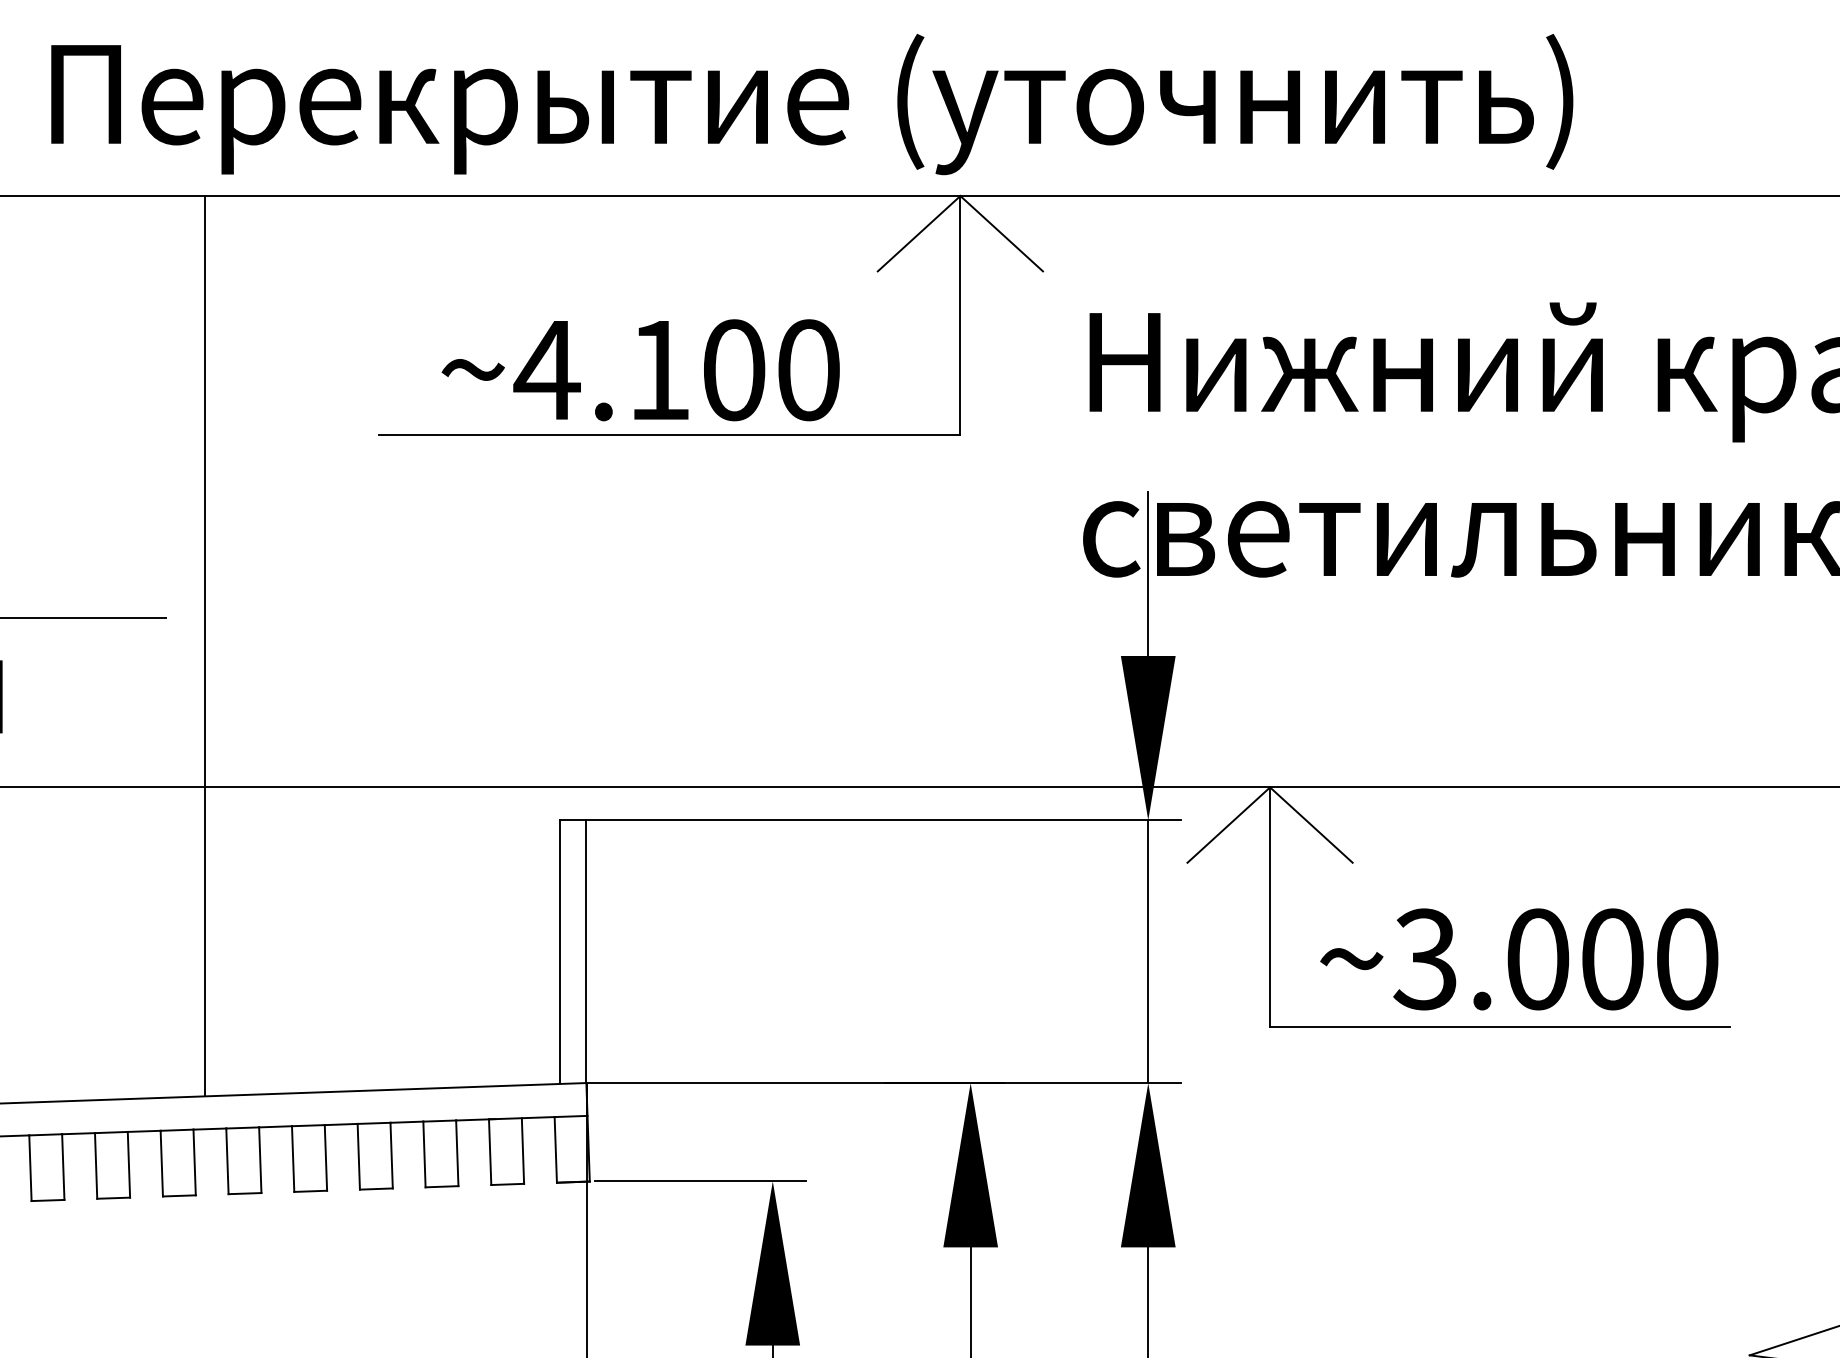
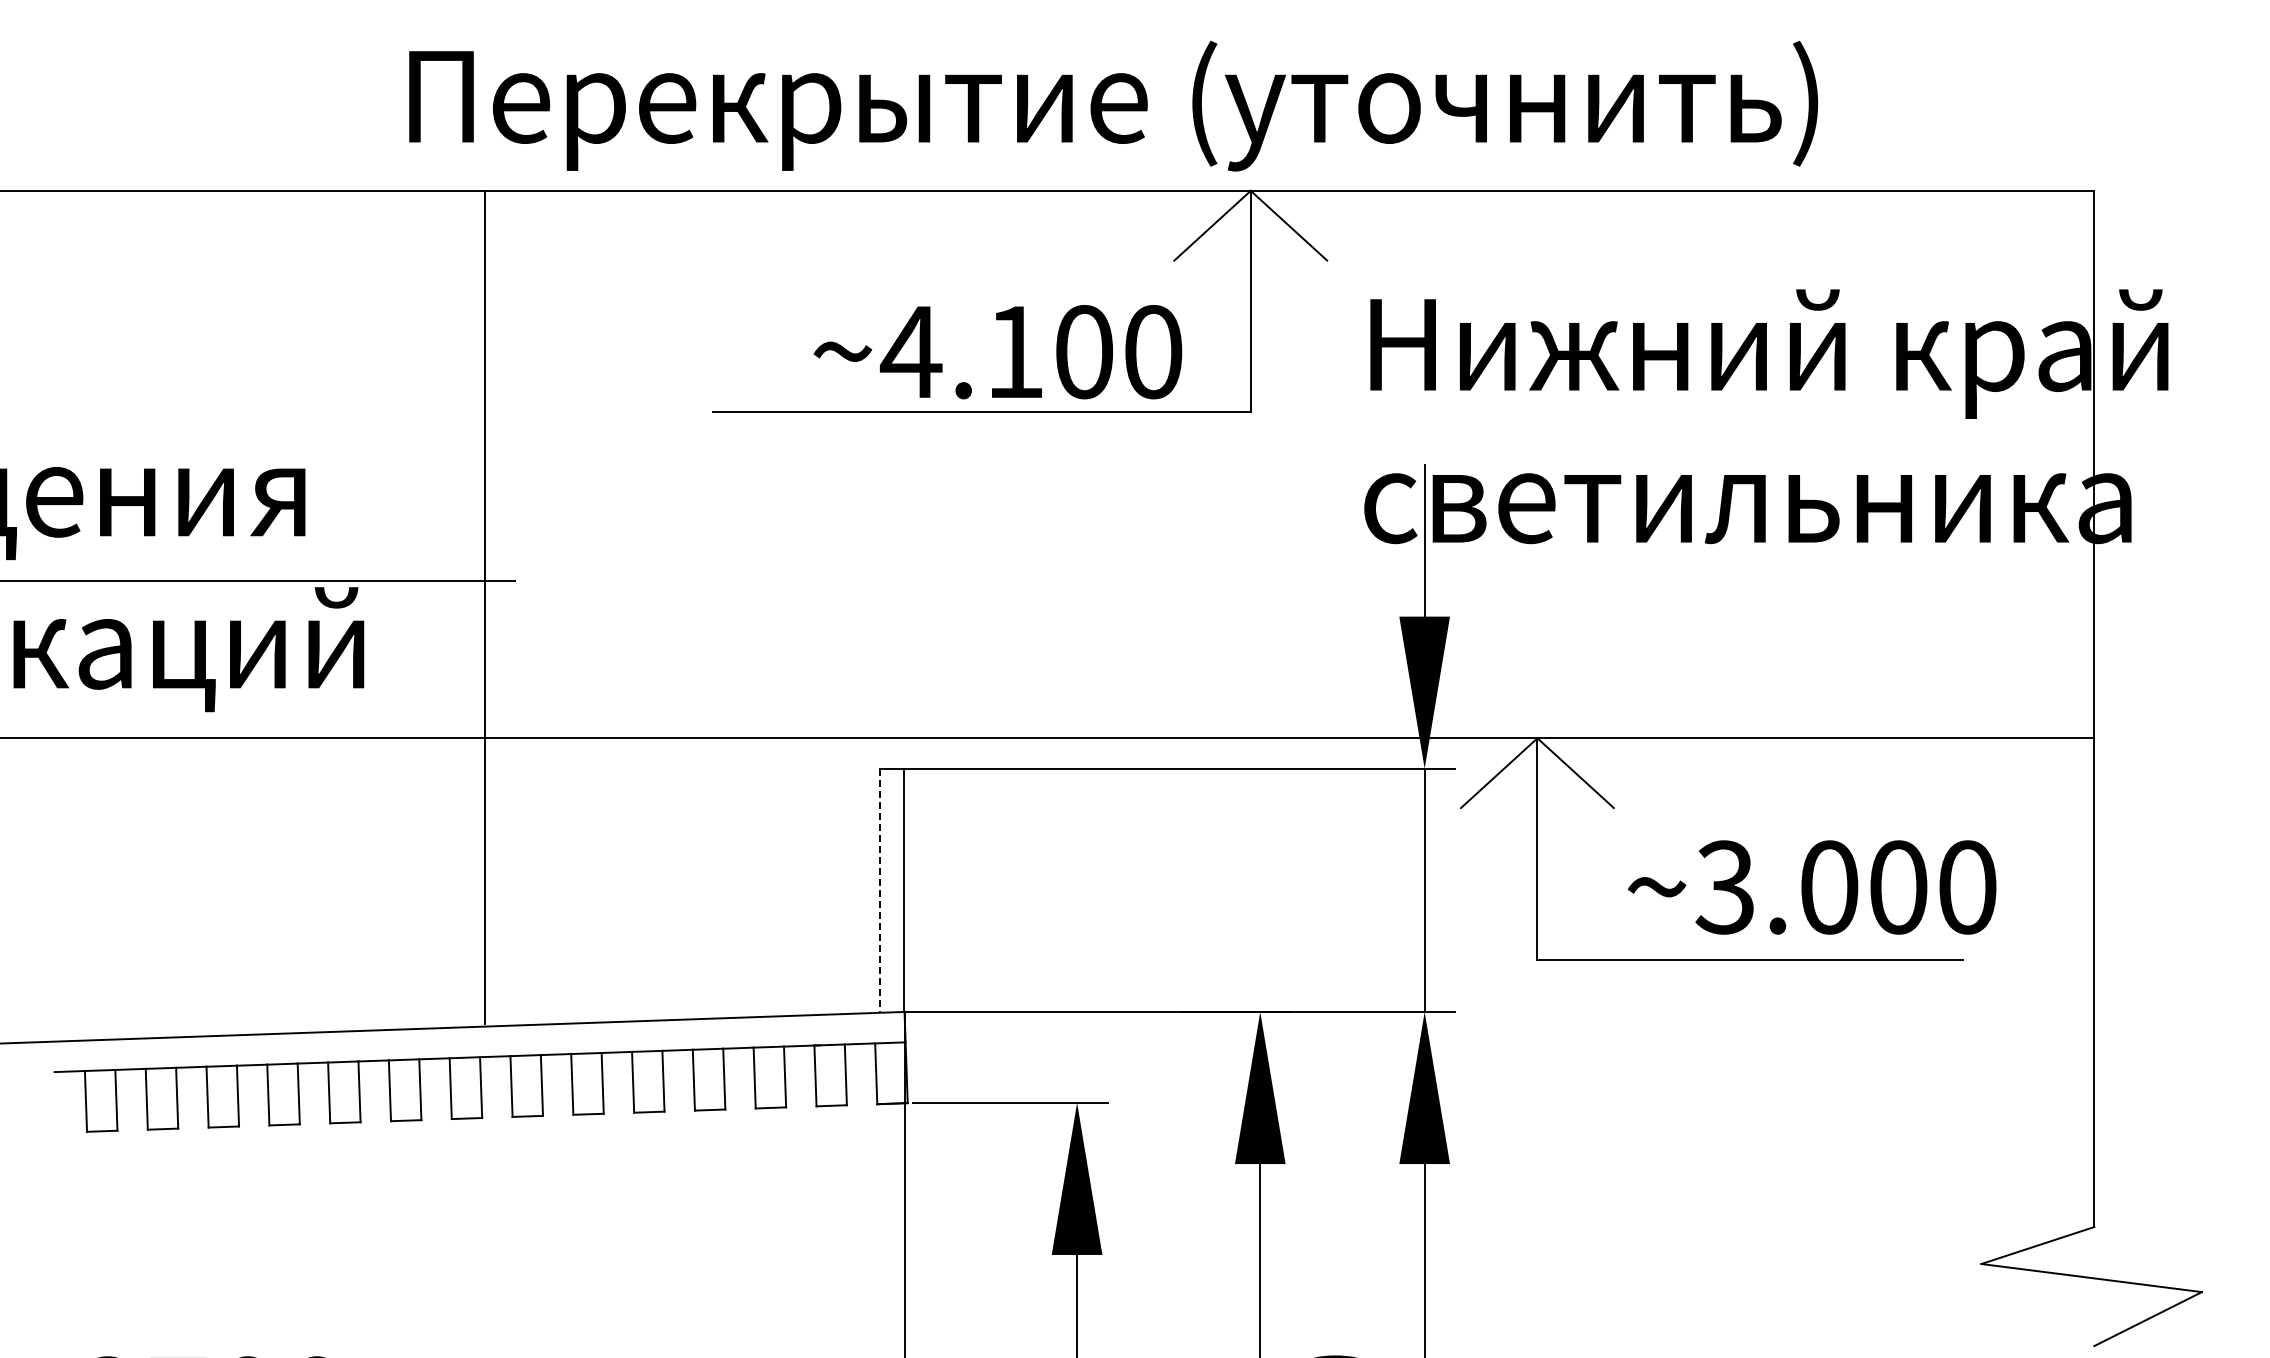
text: (640, 370) -> (997, 352), moved
line: (204, 646) -> (485, 607), moved
line: (560, 951) -> (880, 890), solid -> dashed
text: (1518, 959) -> (1811, 887), moved

